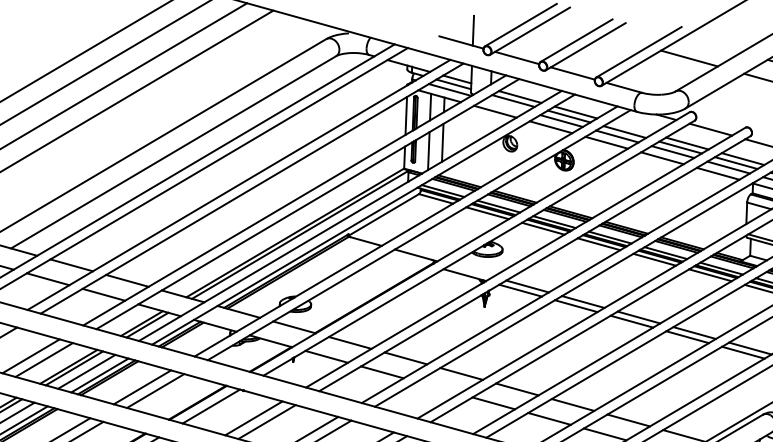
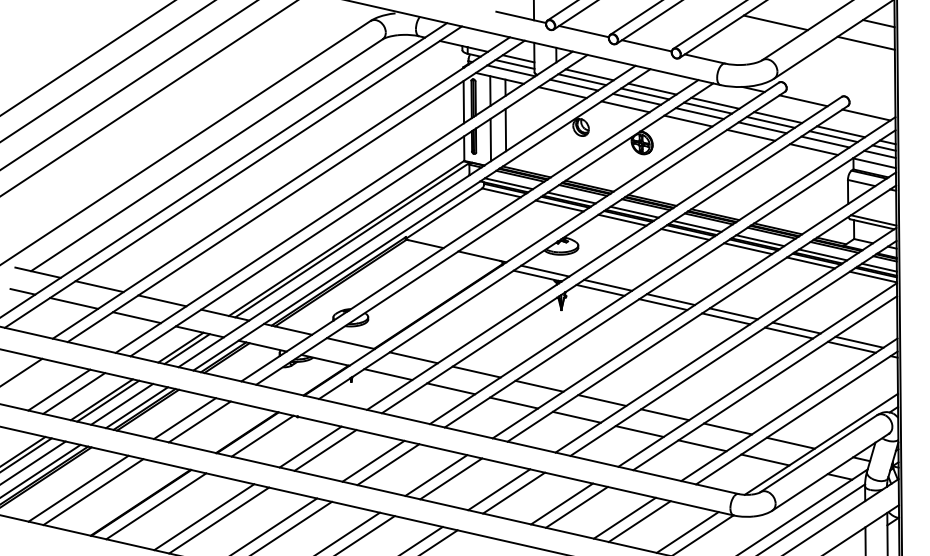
line: (506, 104) -> (574, 84), added
line: (631, 127) -> (715, 102), added
line: (472, 270) -> (545, 270), added
line: (438, 387) -> (514, 402), added

